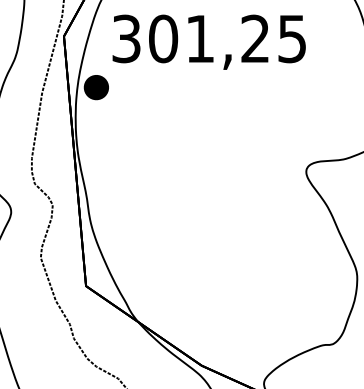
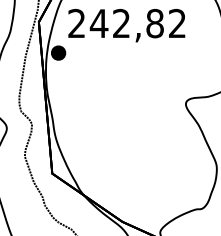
text: (208, 38) -> (126, 23), 301,25 -> 242,82

